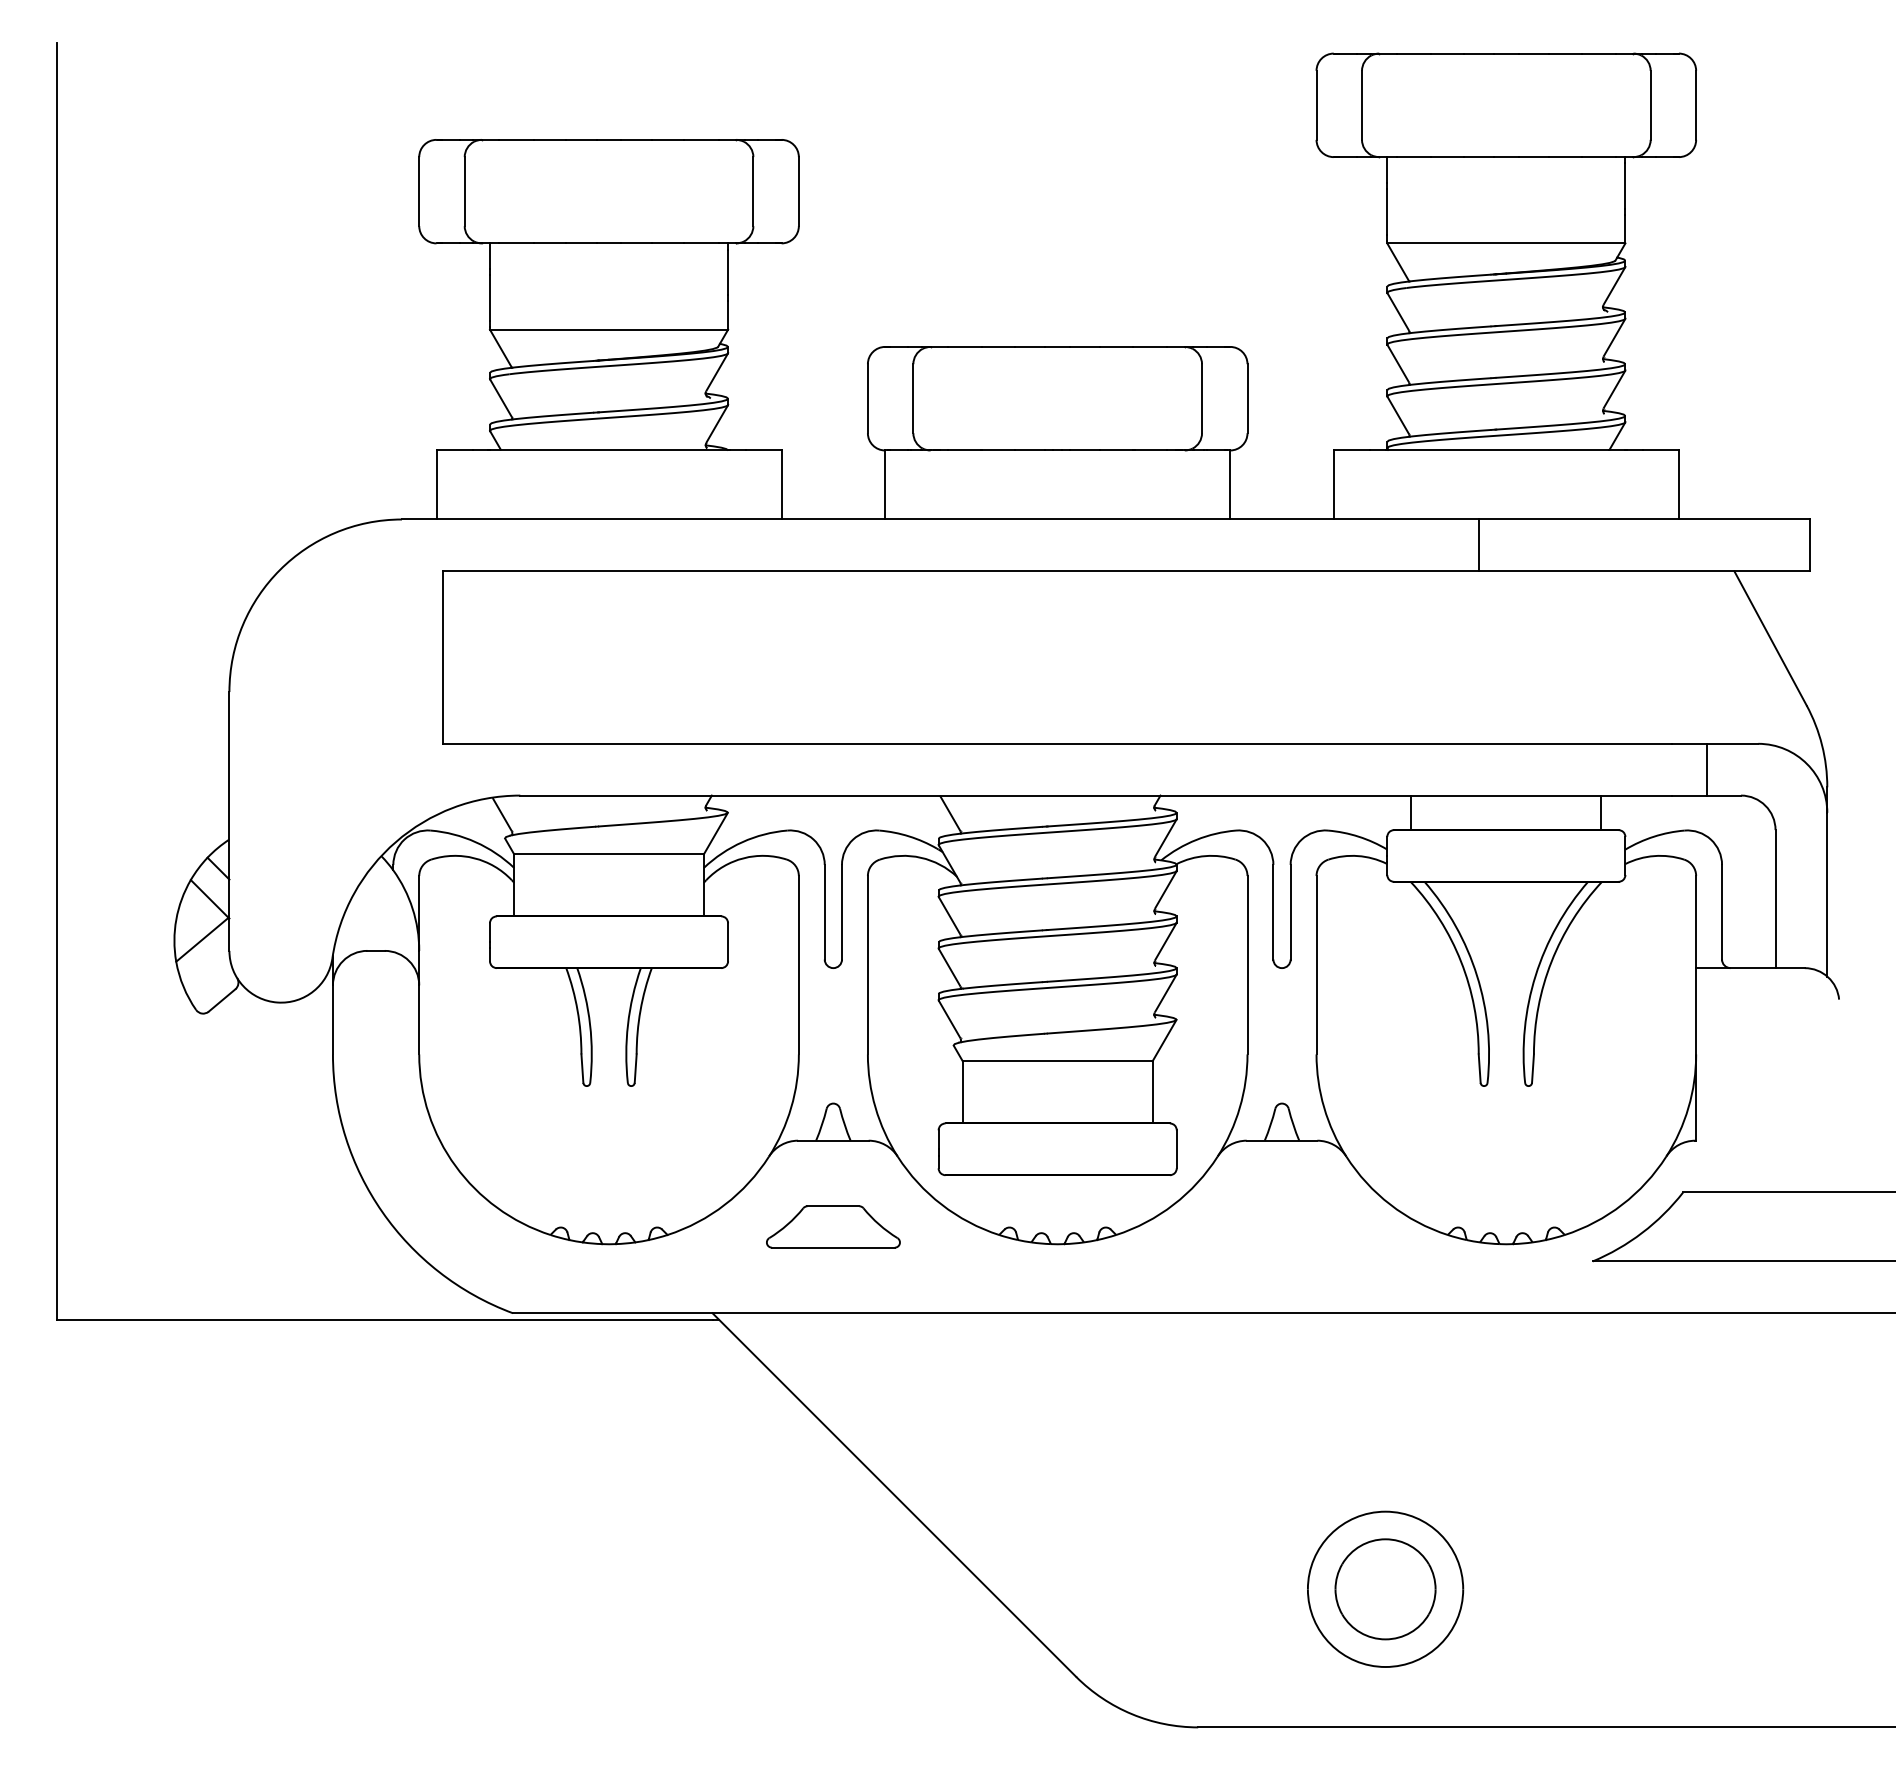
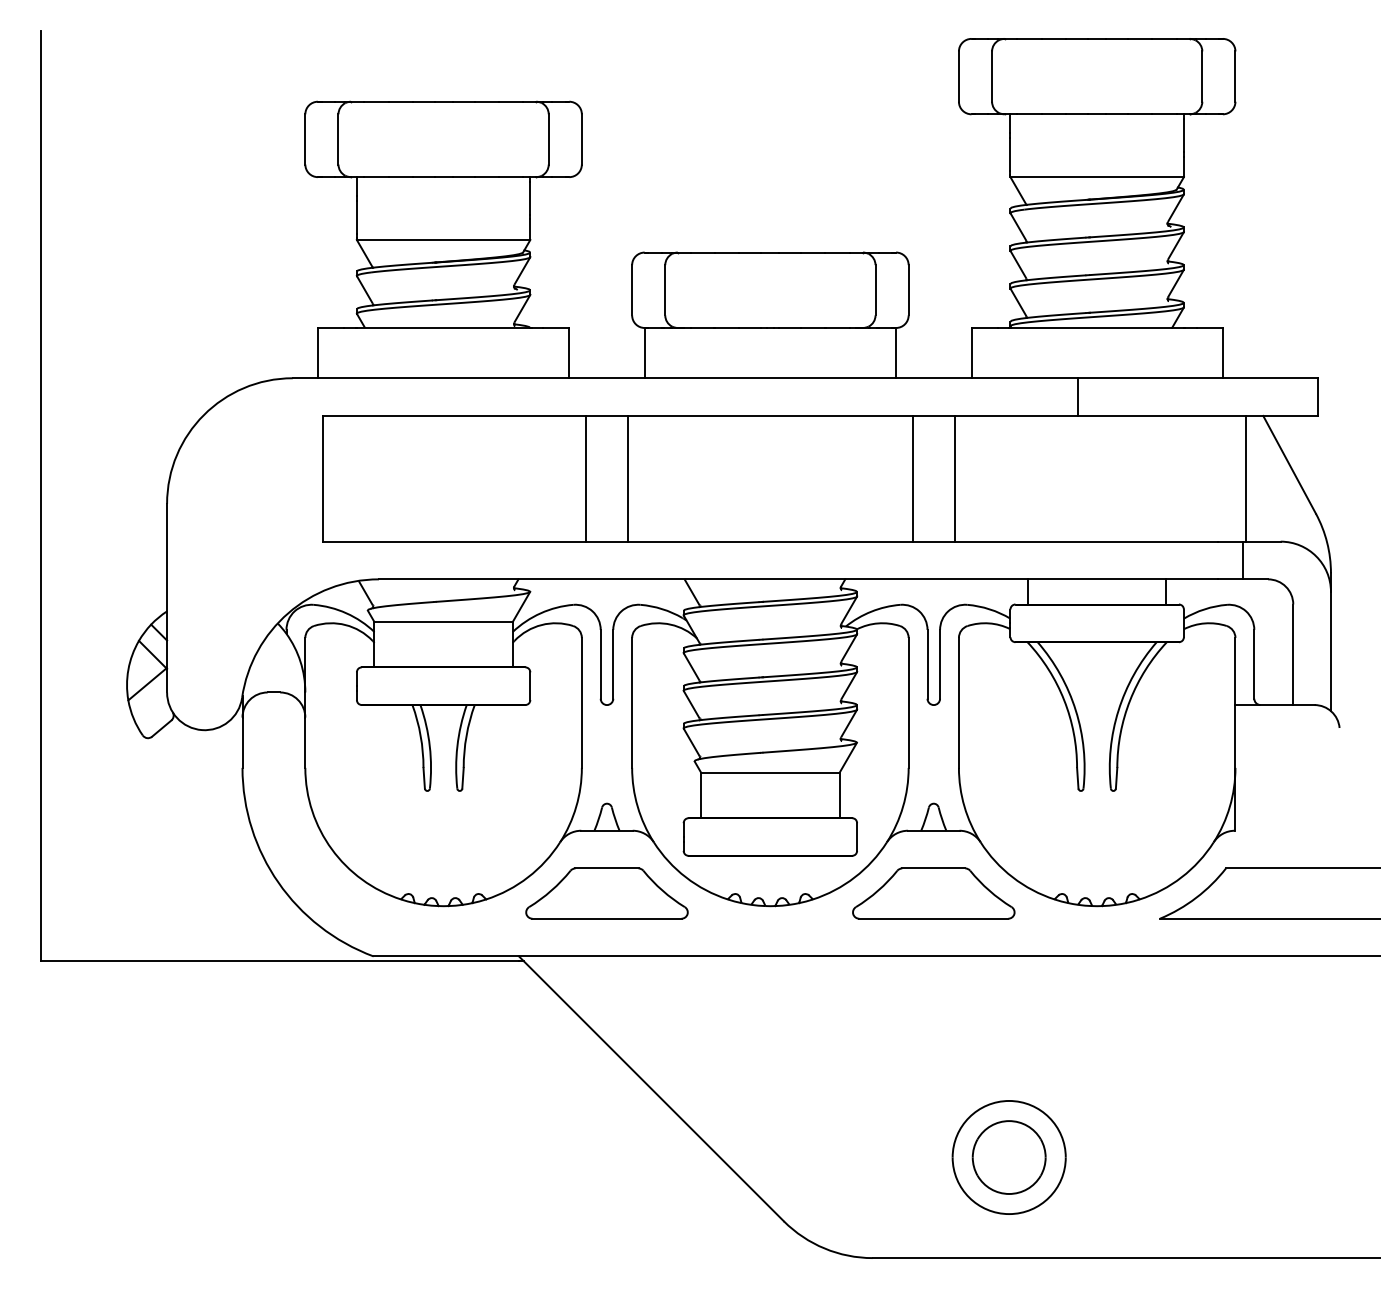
line: (804, 657) -> (585, 478), added
line: (862, 657) -> (628, 478), added
line: (1252, 657) -> (912, 478), added
line: (1311, 657) -> (955, 478), added
line: (1710, 657) -> (1245, 478), added
part: (833, 1226) -> (607, 893), size x1.67
part: (1281, 1226) -> (933, 893), added

